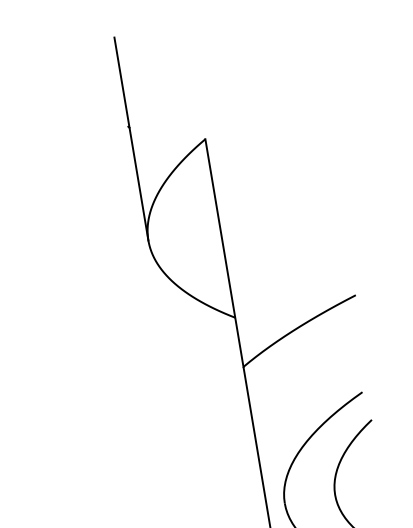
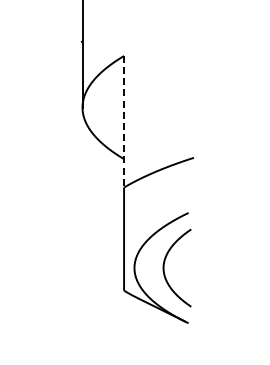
line: (225, 252) -> (124, 121), solid -> dashed

